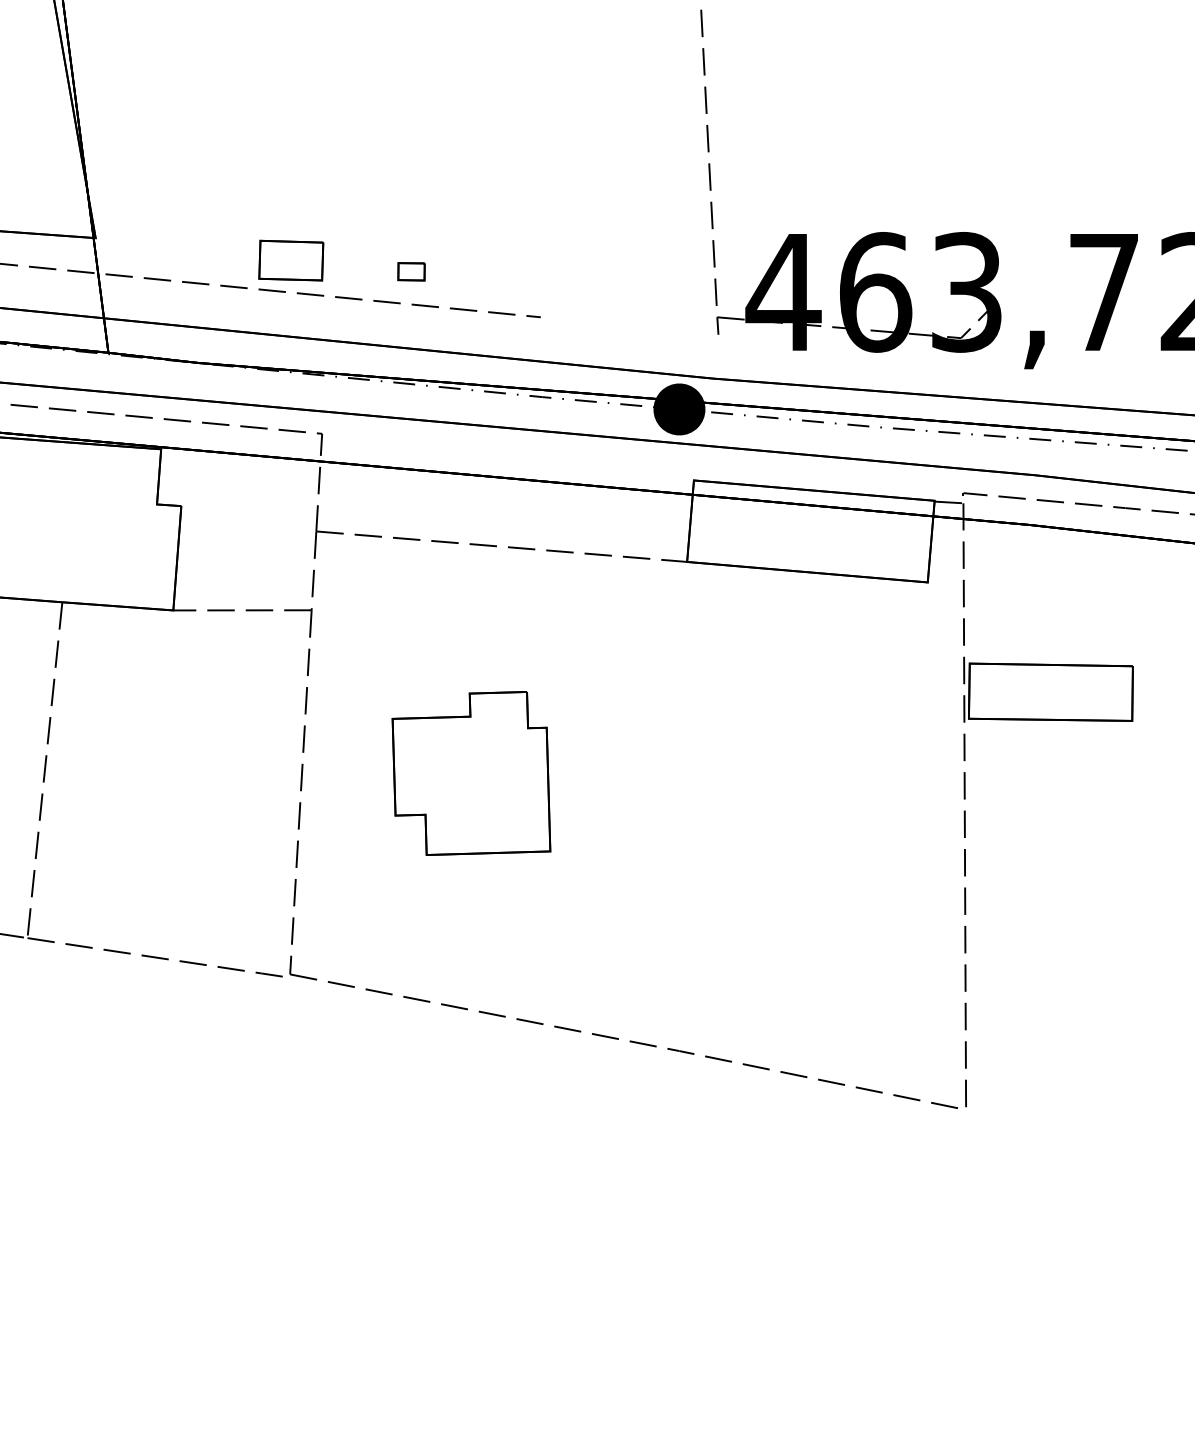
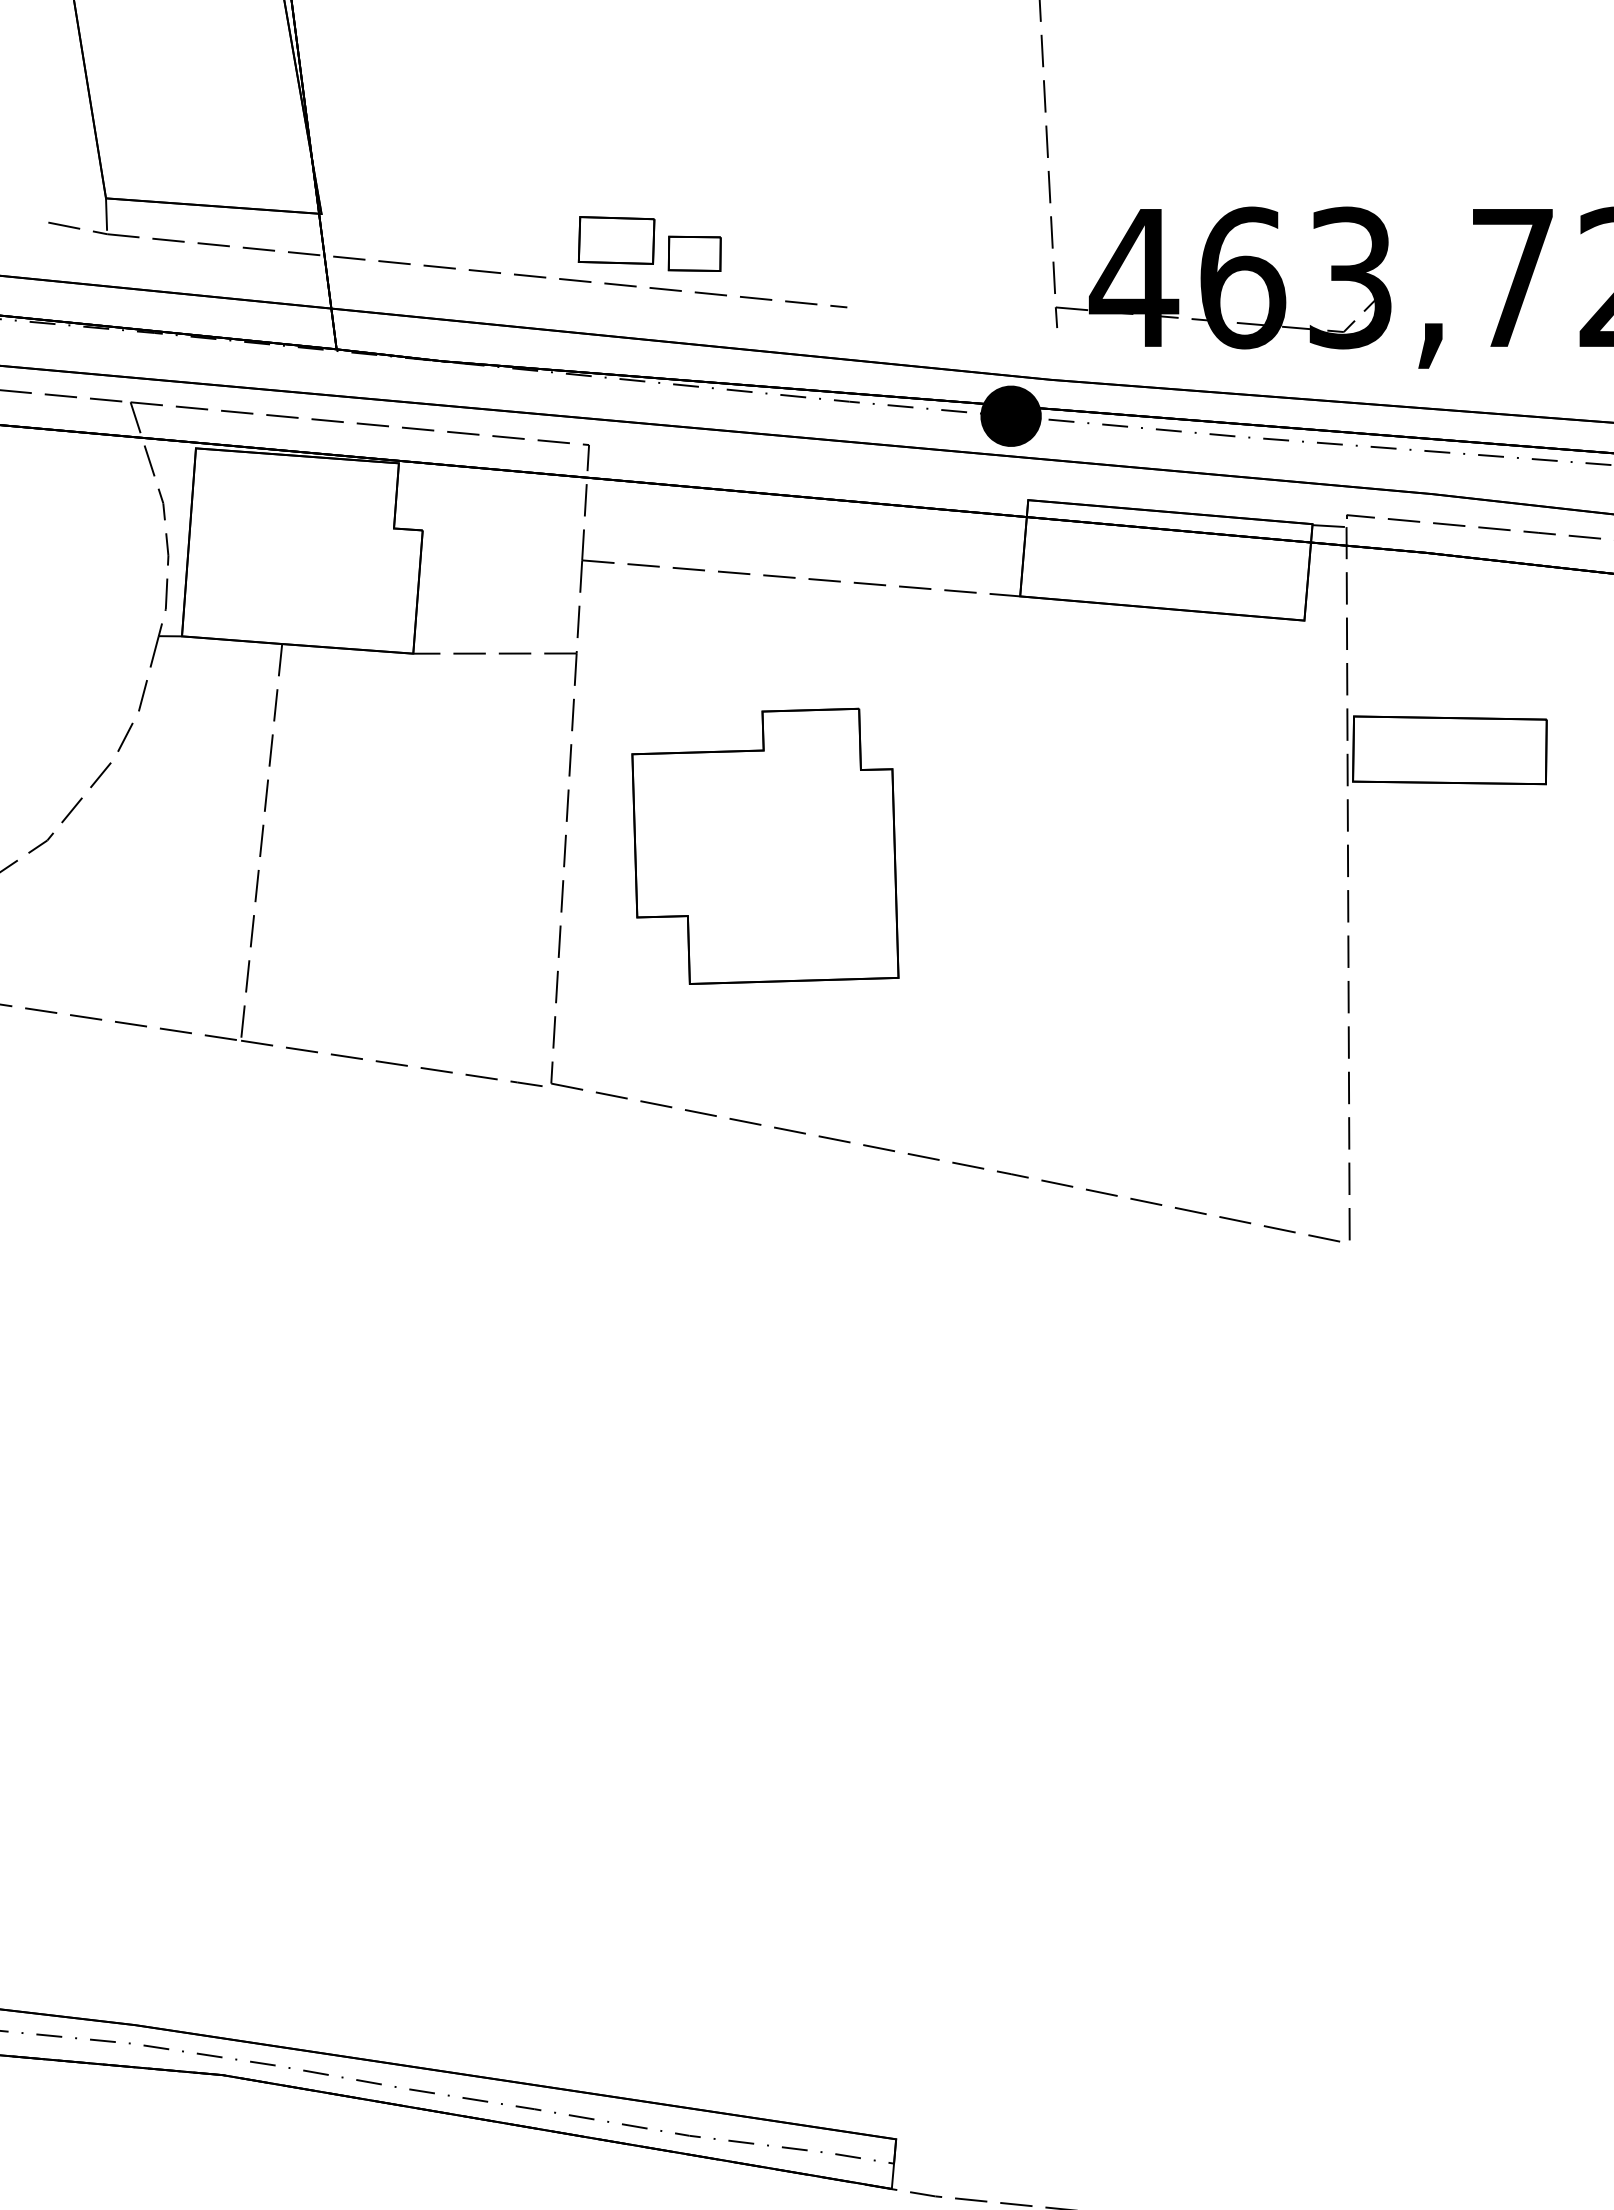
part: (291, 260) -> (616, 240), moved
part: (411, 271) -> (694, 253), size x1.67
part: (471, 772) -> (765, 845), size x1.43

